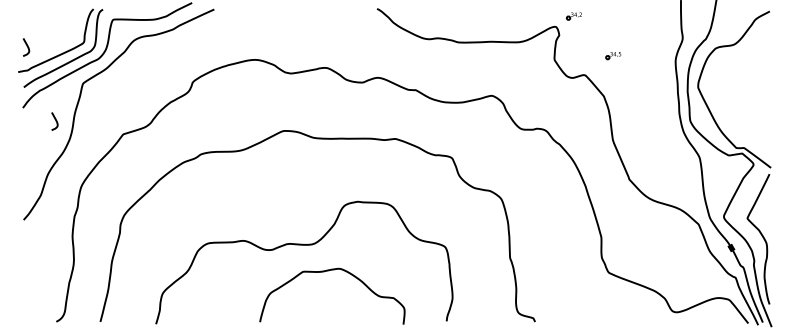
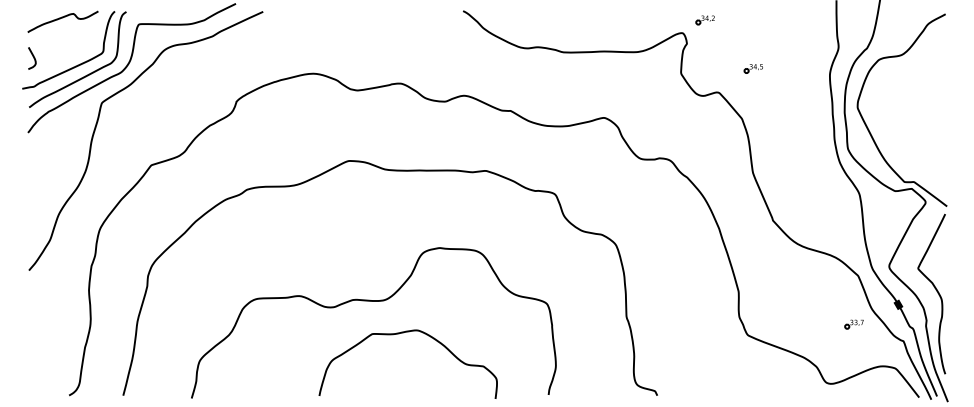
curve: (49, 15) -> (60, 19), added
curve: (55, 121) -> (68, 149), removed
part: (694, 263) -> (853, 324), added

